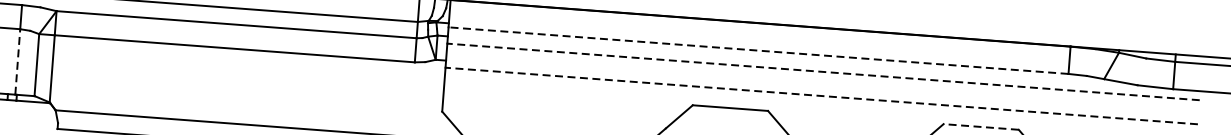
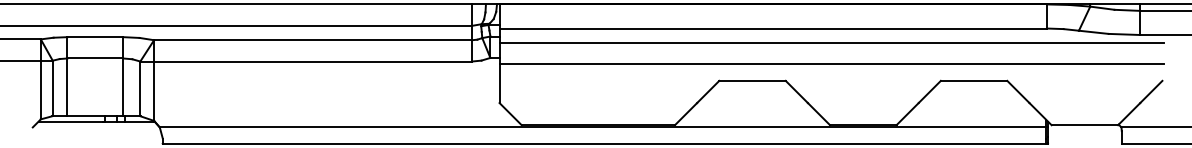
line: (758, 50) -> (773, 28), dashed -> solid
line: (17, 62) -> (123, 87), dashed -> solid
line: (823, 71) -> (831, 42), dashed -> solid
line: (821, 96) -> (831, 64), dashed -> solid
line: (980, 126) -> (973, 80), dashed -> solid

